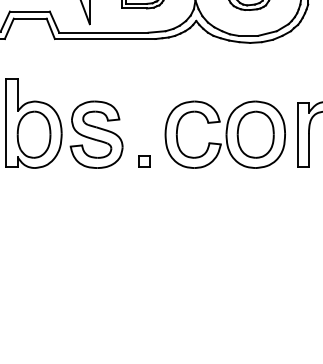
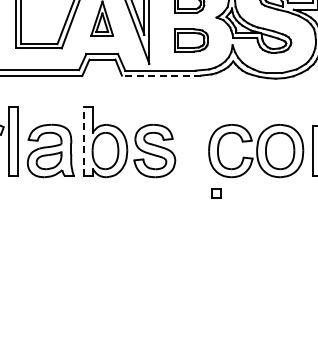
line: (105, 38) -> (161, 75), solid -> dashed
line: (6, 122) -> (83, 141), solid -> dashed
part: (144, 160) -> (216, 193), moved

